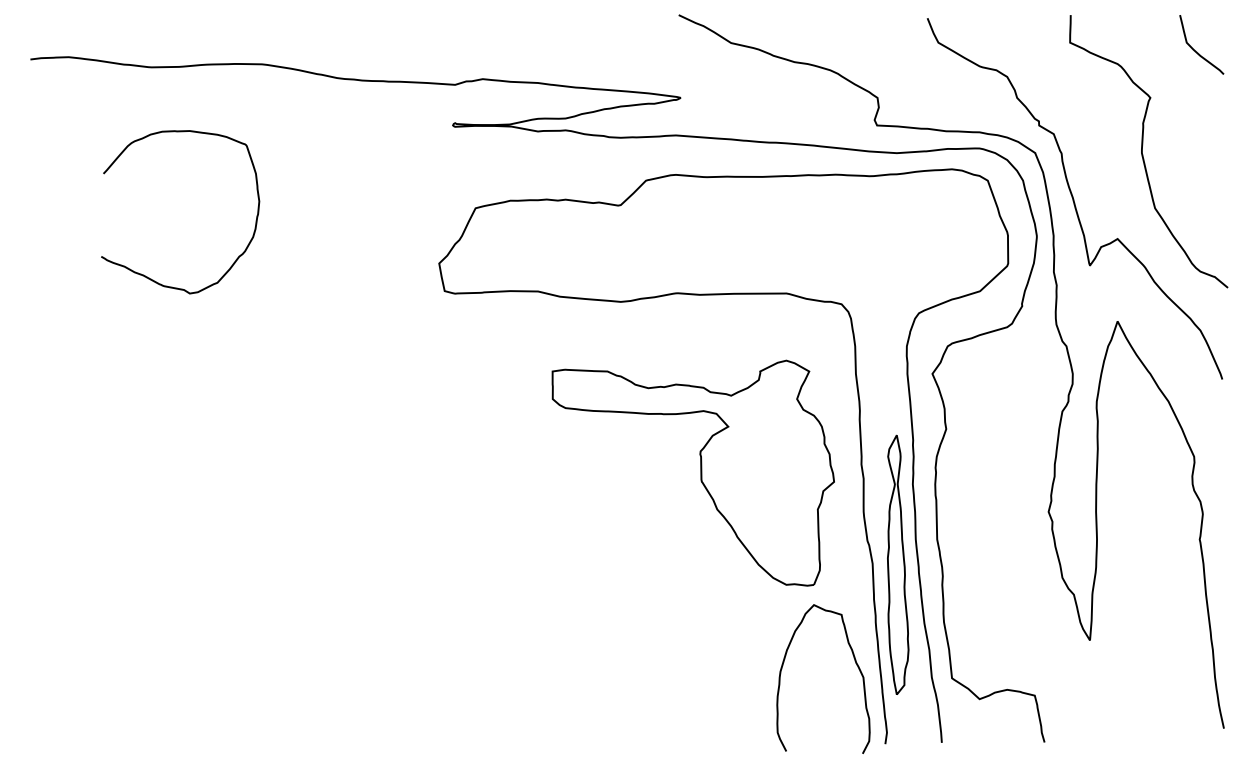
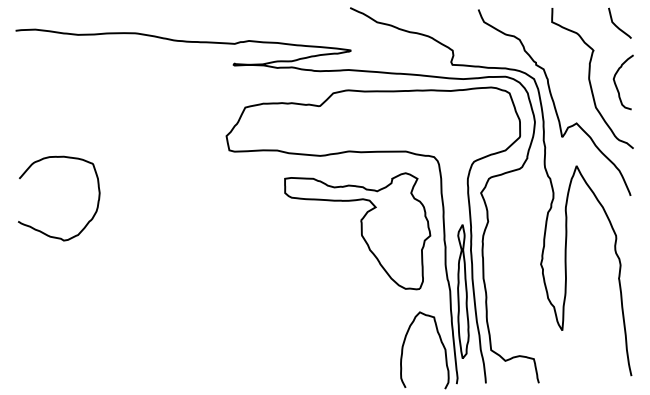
curve: (1194, 163) -> (616, 84), added
curve: (233, 260) -> (86, 223), moved
part: (692, 473) -> (357, 231), moved

